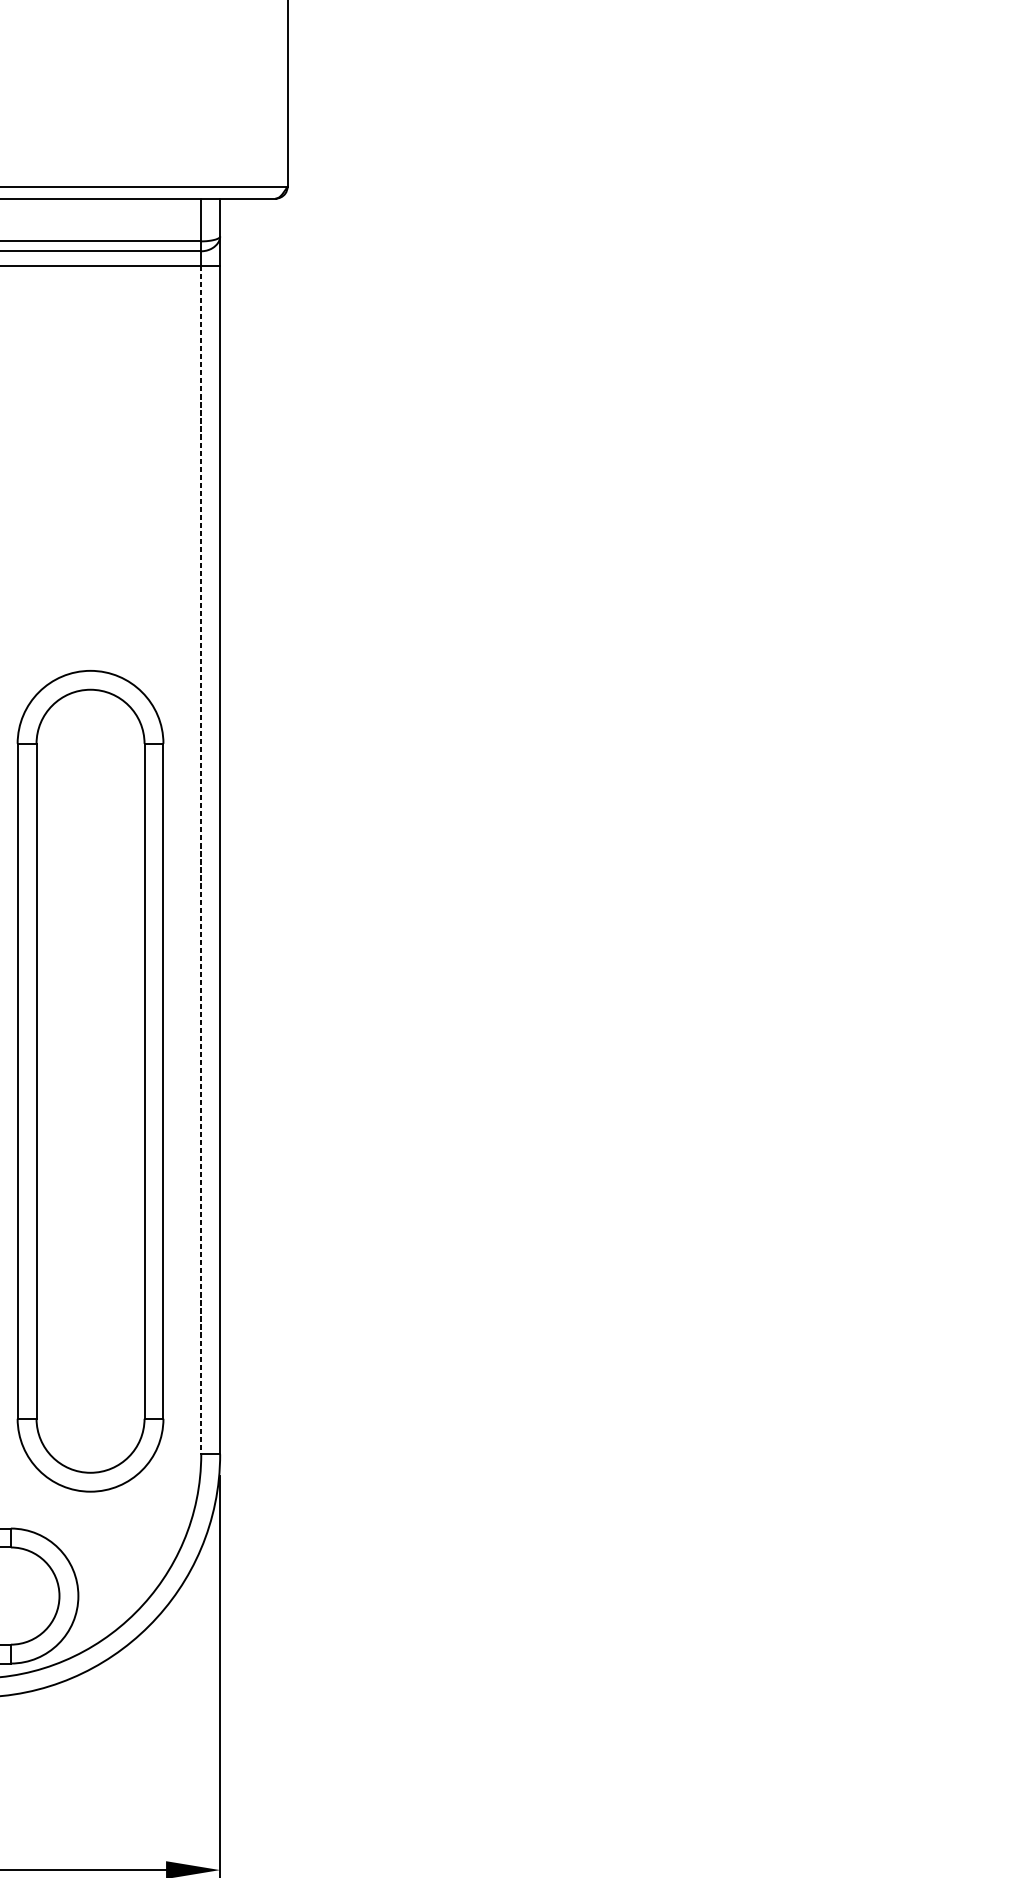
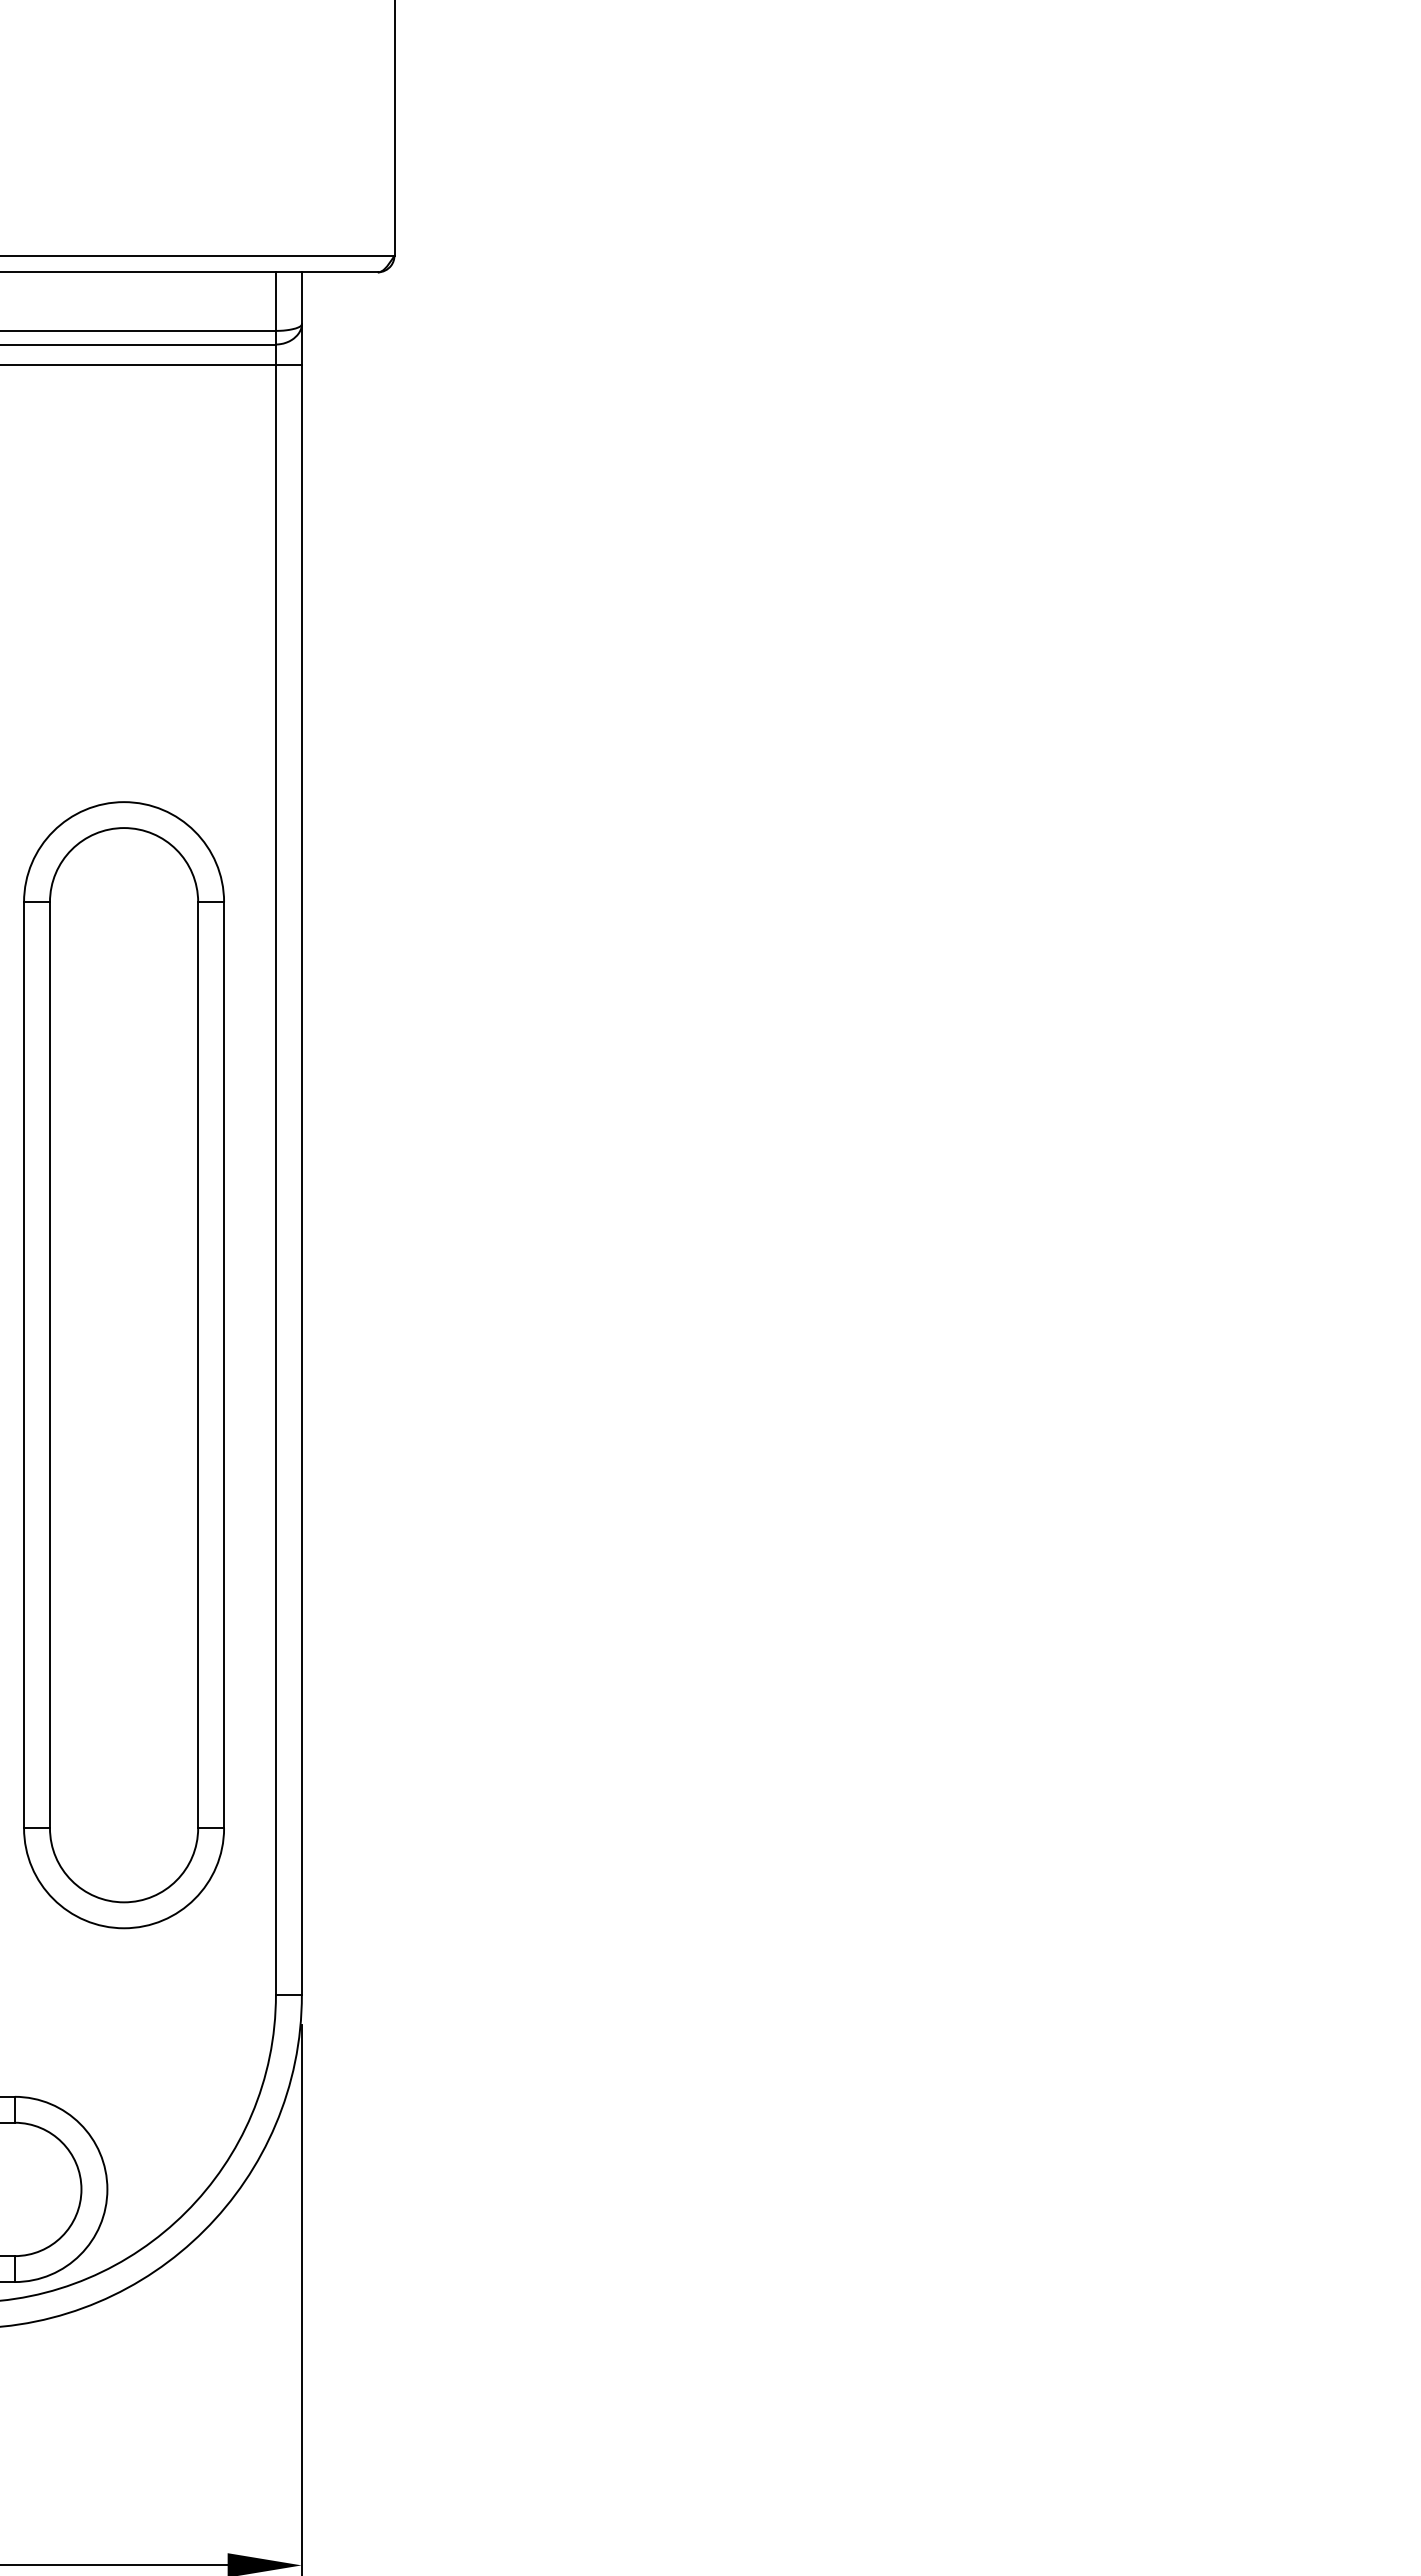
line: (200, 860) -> (275, 1180), dashed -> solid
part: (90, 1081) -> (123, 1365), moved

